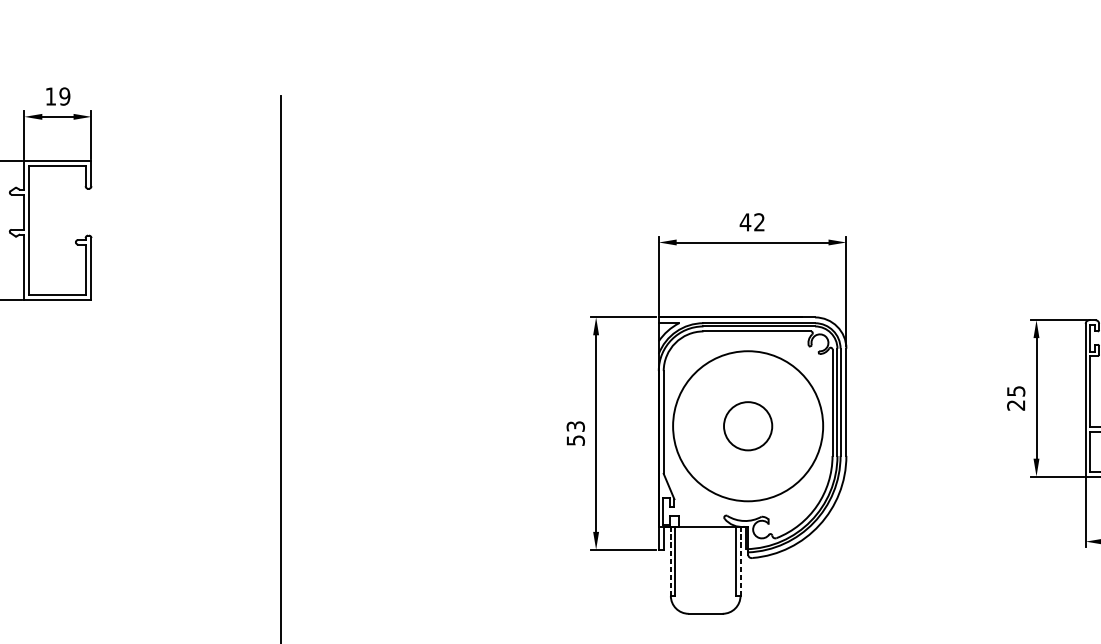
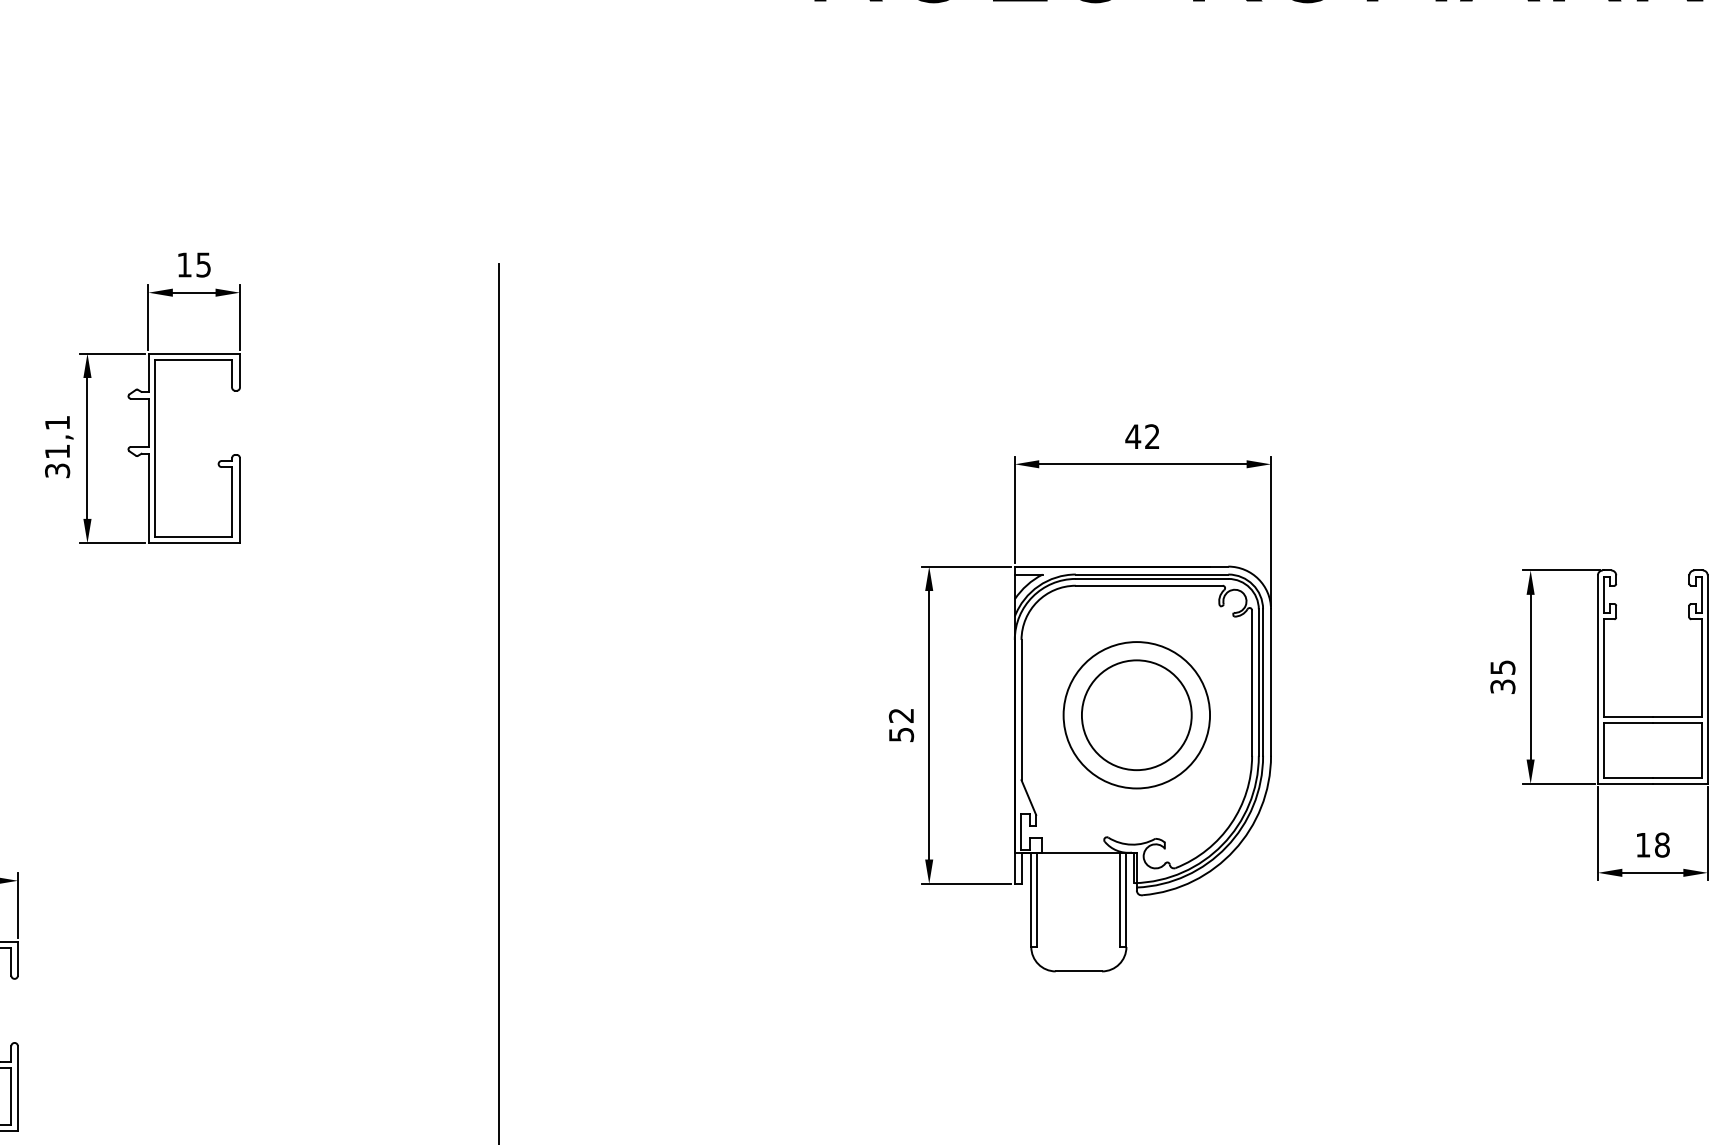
text: (64, 96) -> (203, 264), 19 -> 15
text: (1015, 405) -> (1502, 686), 25 -> 35
text: (575, 426) -> (901, 715), 53 -> 52
circle: (747, 426) -> (1136, 715), size x0.71
circle: (747, 426) -> (1136, 715), size x1.67
line: (671, 561) -> (1031, 900), dashed -> solid
line: (740, 561) -> (1126, 900), dashed -> solid

